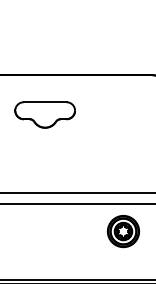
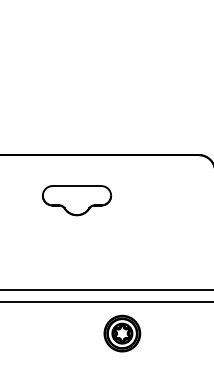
part: (123, 231) -> (122, 333), moved

